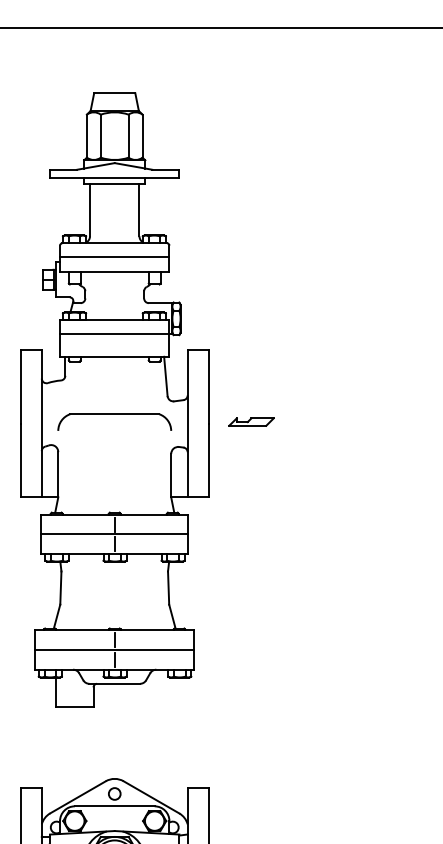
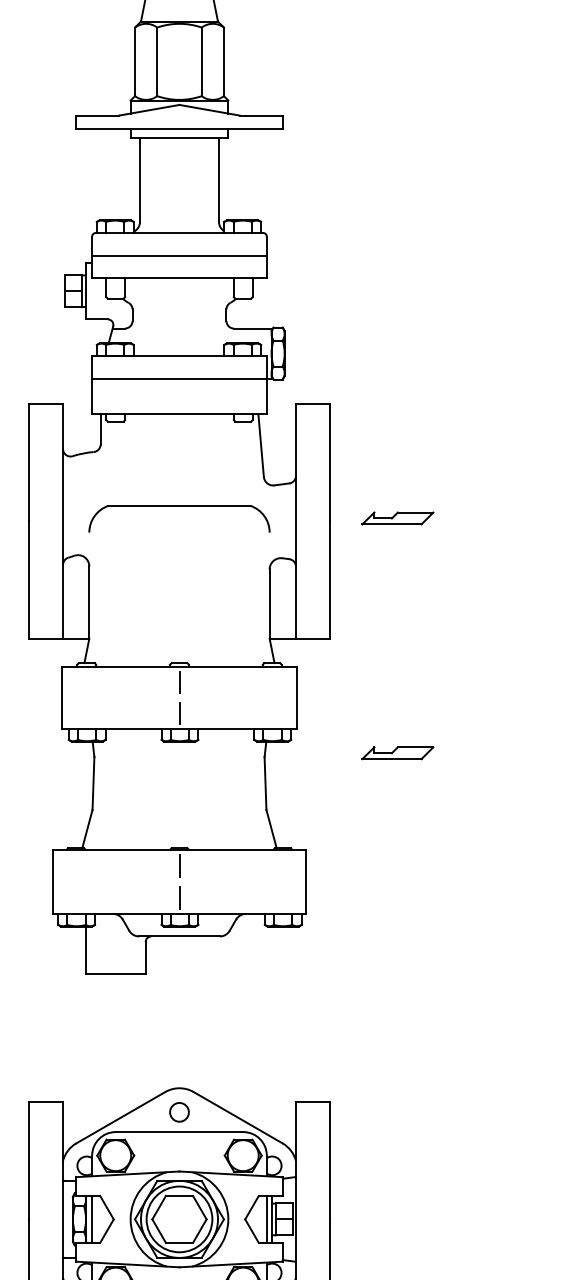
line: (114, 534) -> (179, 697), removed
part: (251, 568) -> (397, 752), added
line: (114, 649) -> (179, 881), removed

